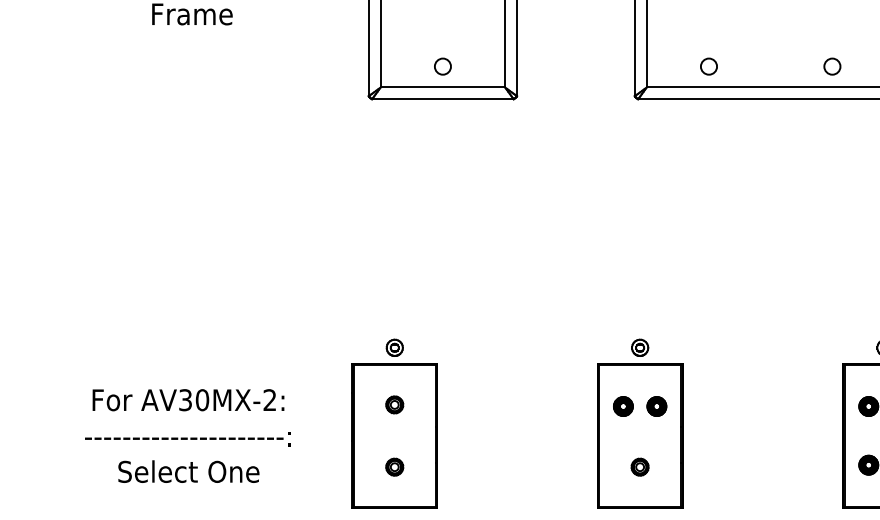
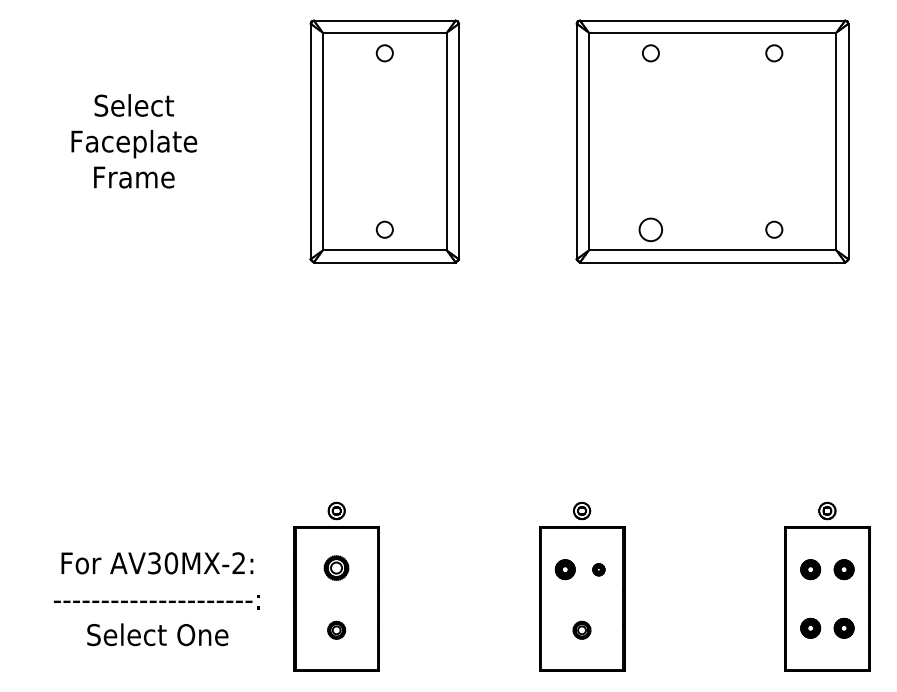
circle: (708, 66) -> (650, 229), size x1.4
part: (394, 404) -> (336, 567), size x1.4
part: (656, 406) -> (598, 569), size x0.6
text: (187, 436) -> (156, 599), moved

